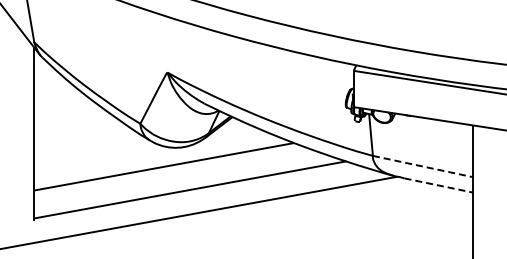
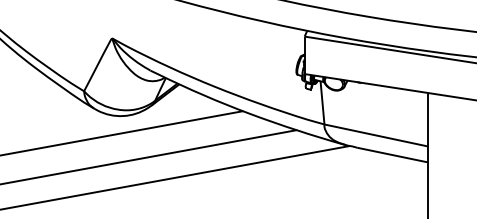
line: (423, 166) -> (376, 135), dashed -> solid
line: (438, 185) -> (392, 155), dashed -> solid

